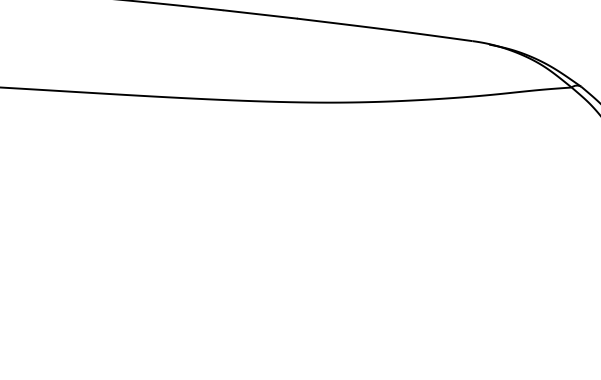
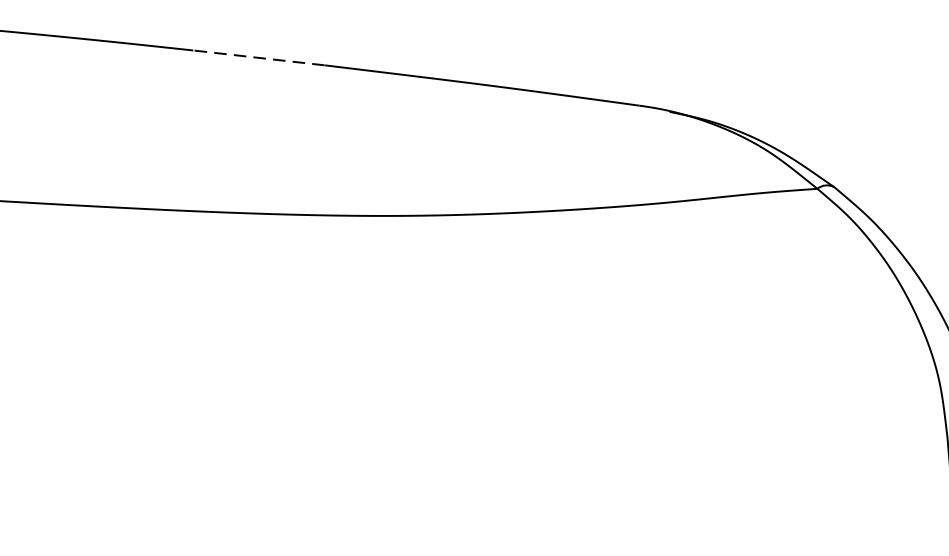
line: (260, 14) -> (259, 57), solid -> dashed

